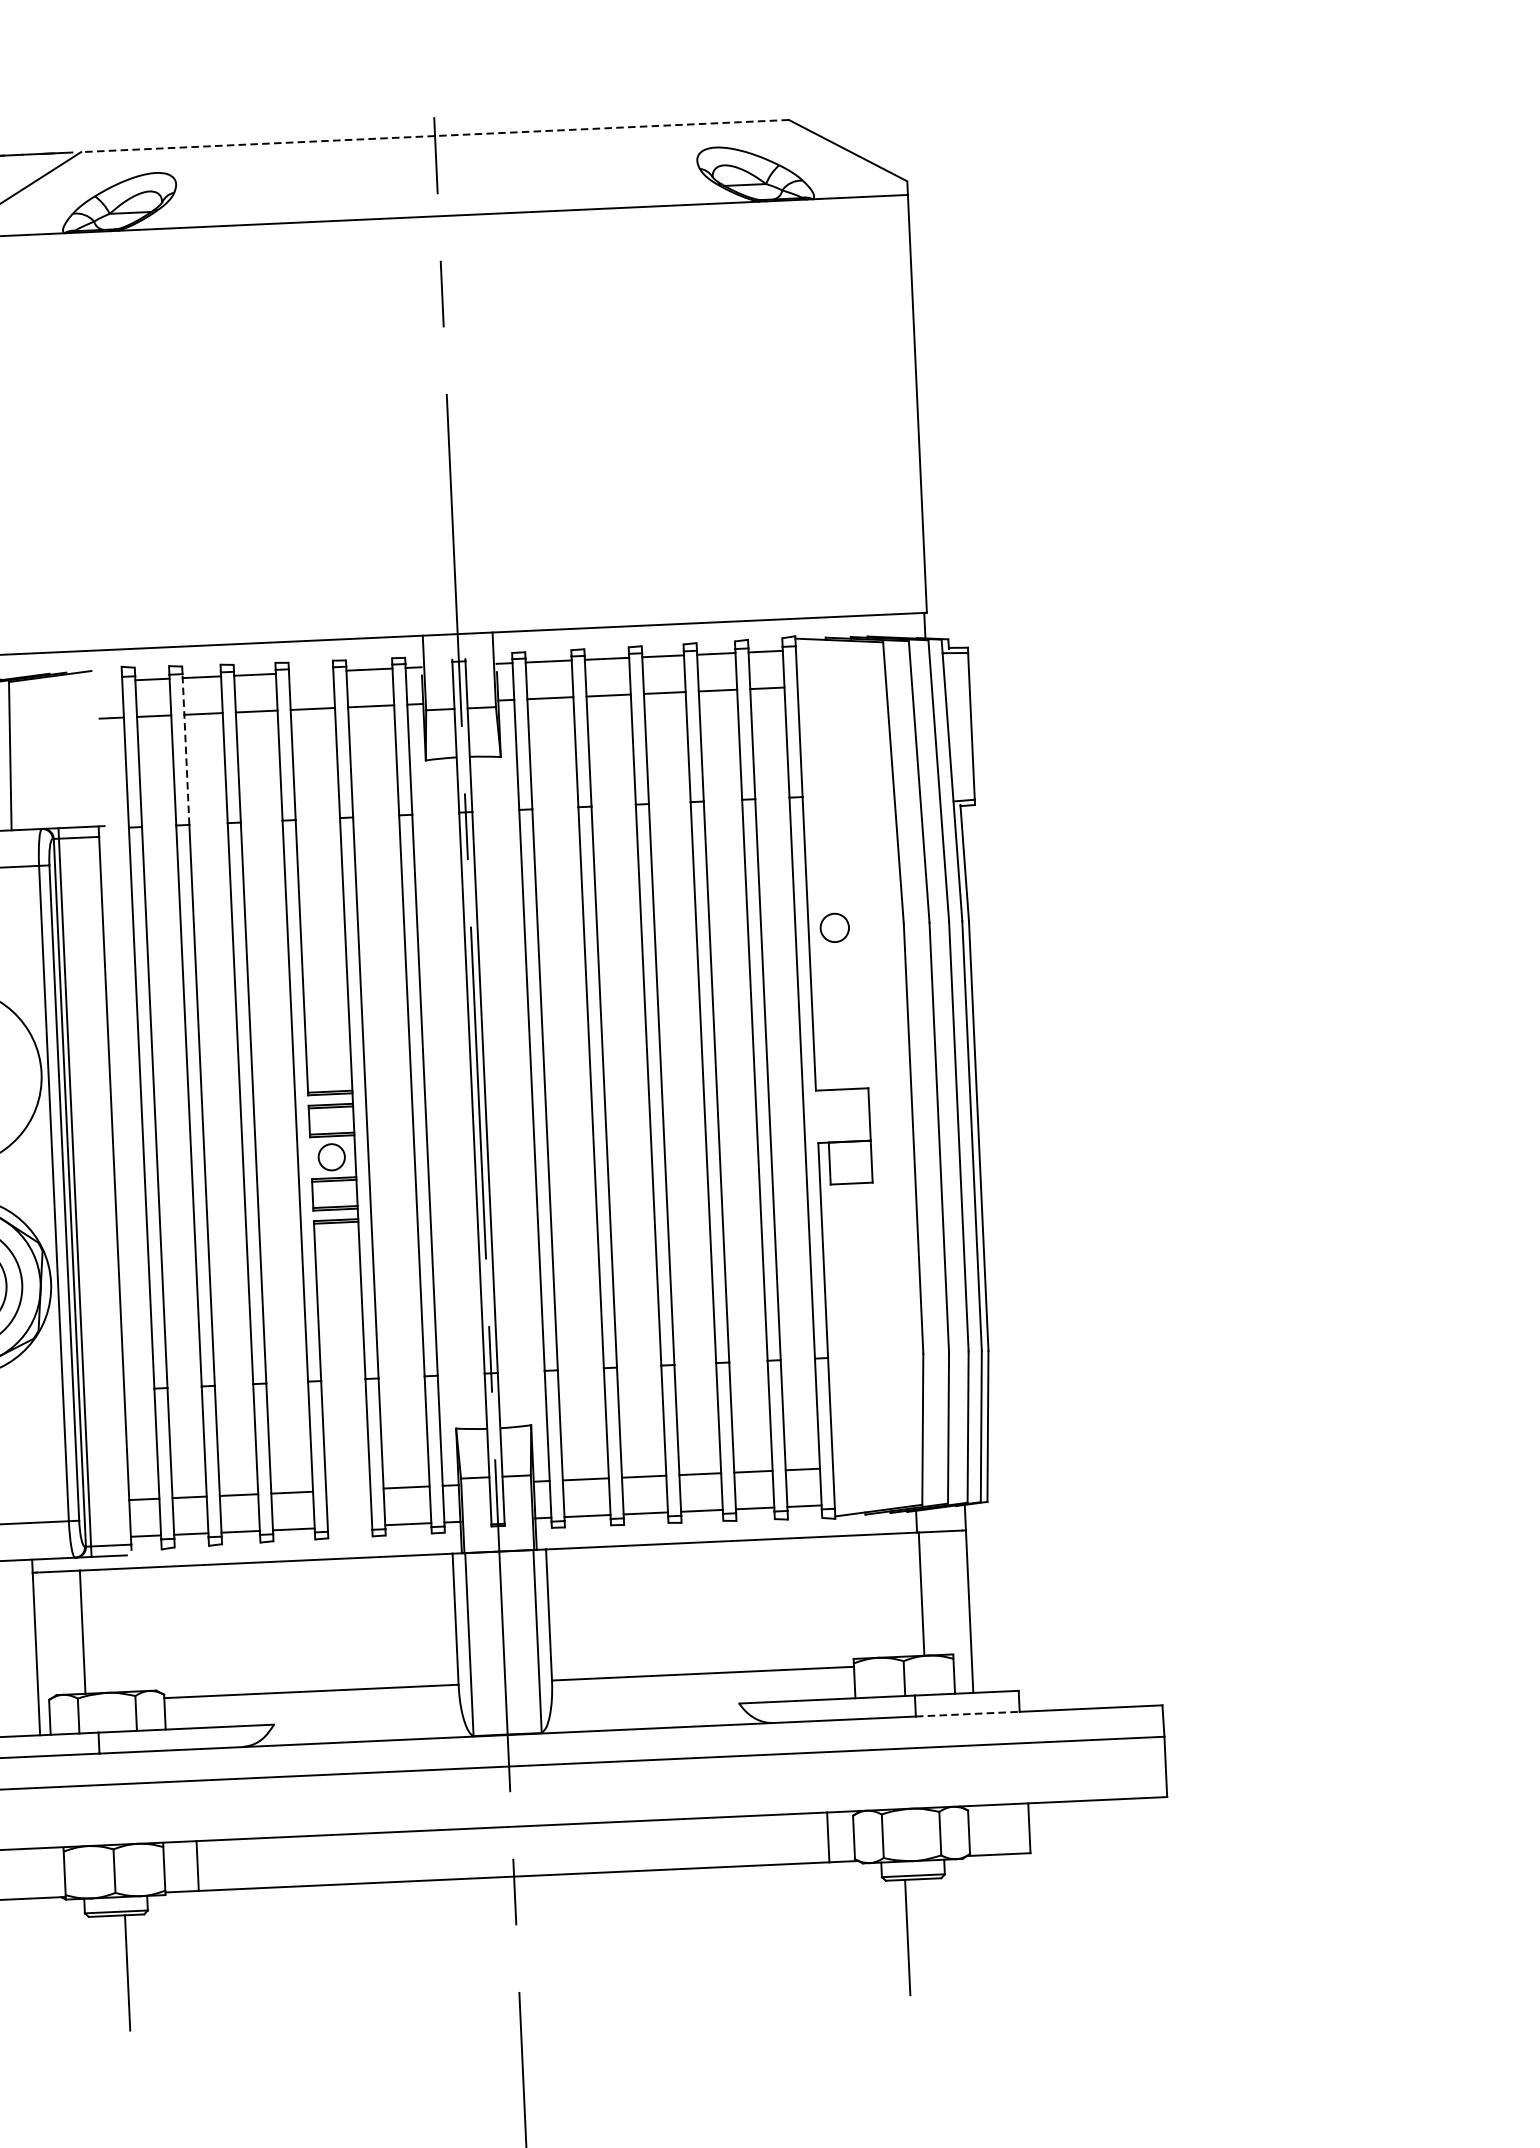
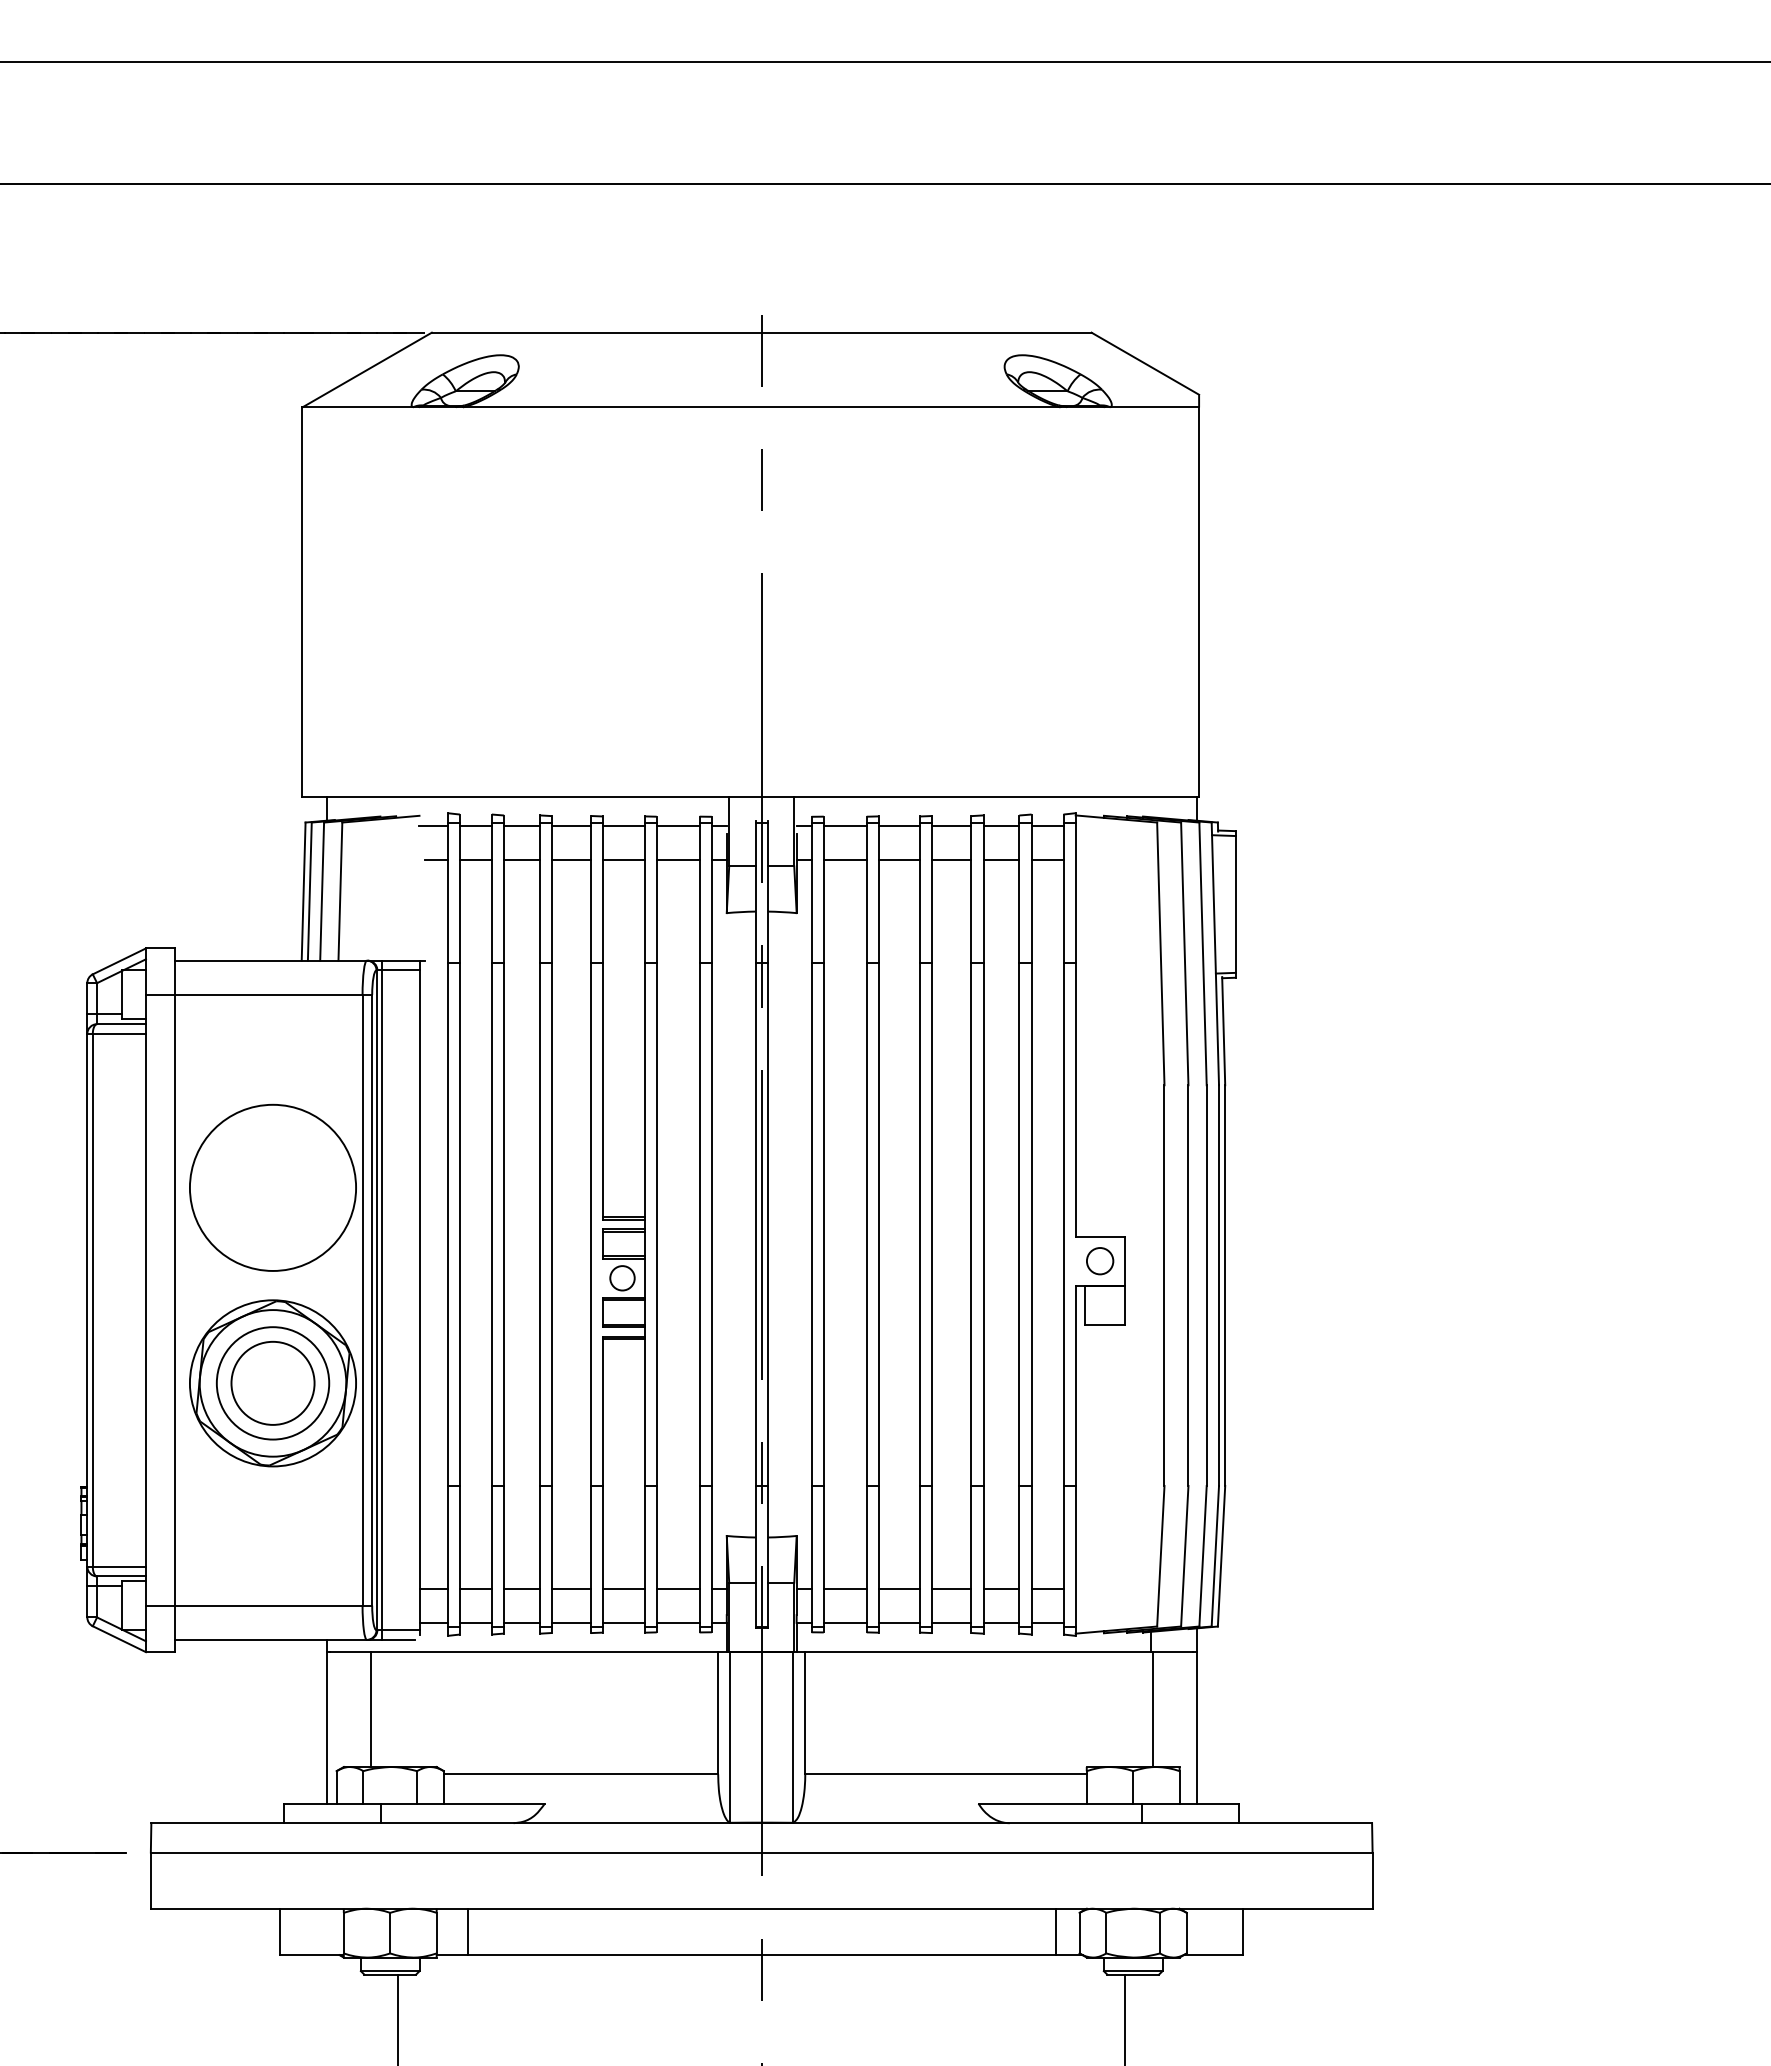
line: (434, 135) -> (761, 332), dashed -> solid
line: (310, 672) -> (623, 826), added
line: (107, 681) -> (433, 826), added
line: (186, 749) -> (504, 892), dashed -> solid
circle: (835, 928) -> (1100, 1261), moved
line: (347, 1490) -> (623, 1588), added
line: (349, 1526) -> (623, 1622), added
line: (968, 1714) -> (1191, 1823), dashed -> solid

